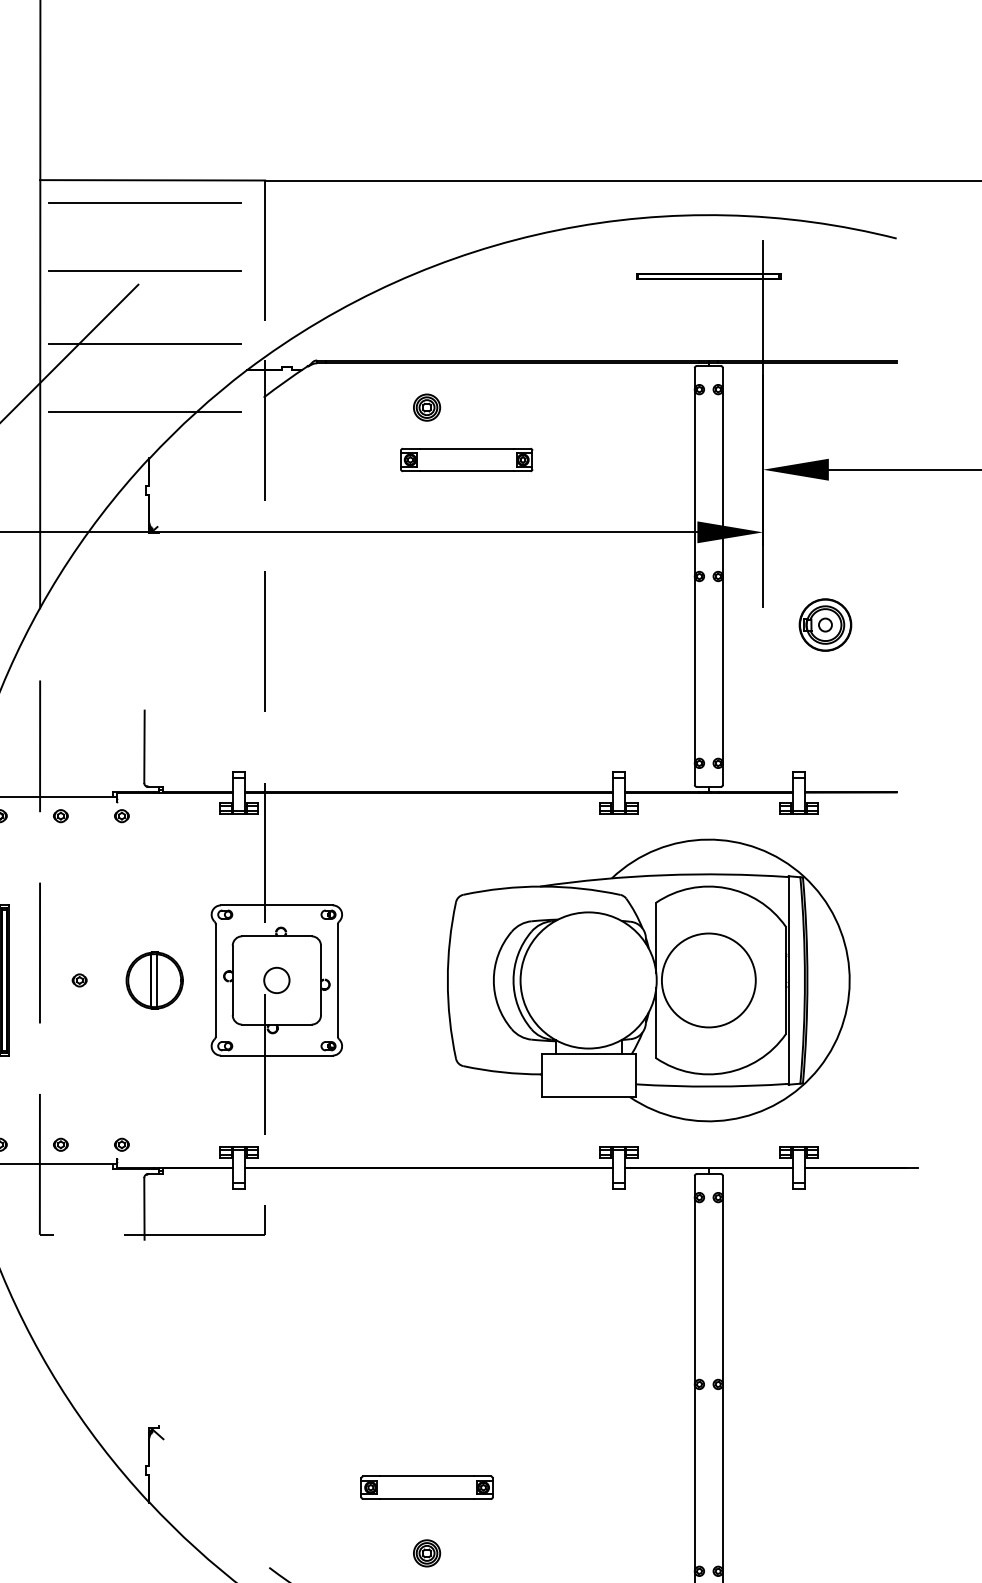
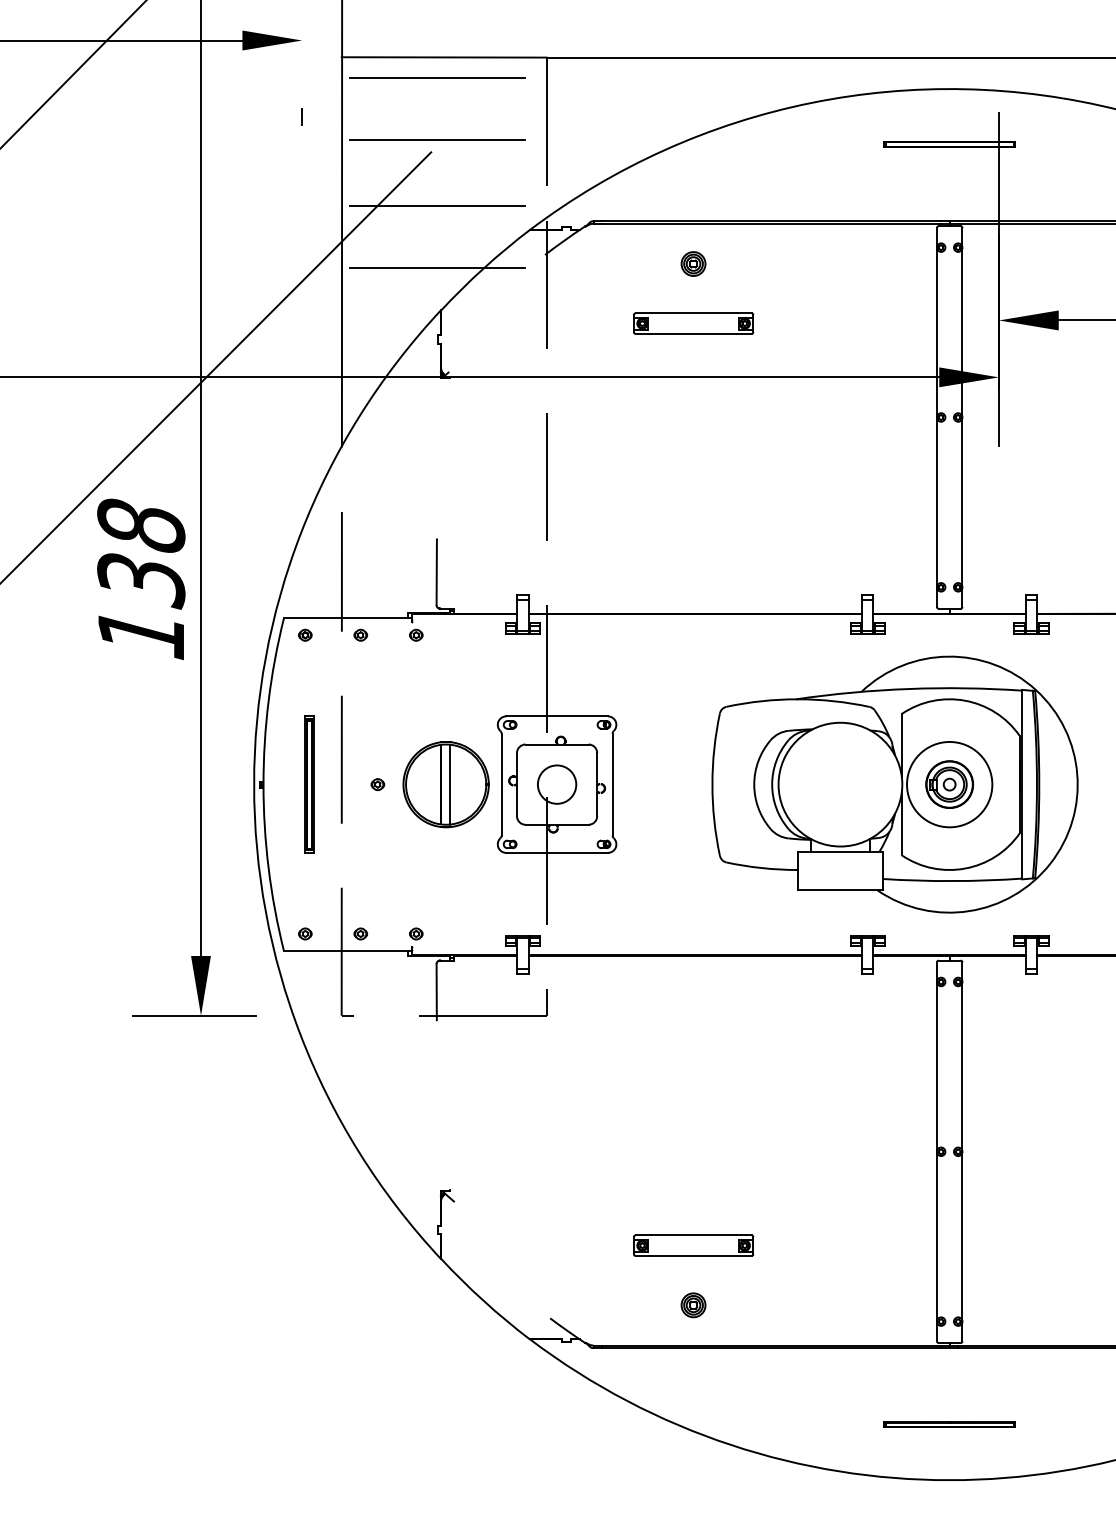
part: (466, 459) -> (693, 323), moved
part: (825, 624) -> (949, 784), moved
part: (154, 980) -> (445, 784), size x1.67
circle: (276, 980) -> (556, 784), size x1.67

